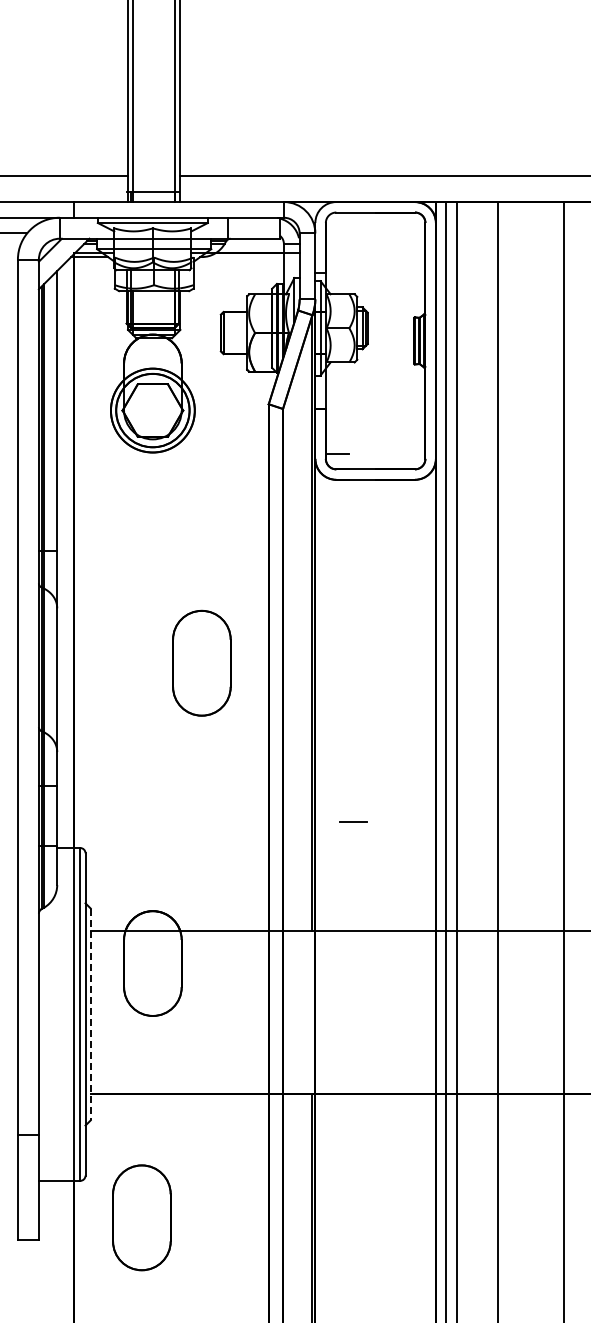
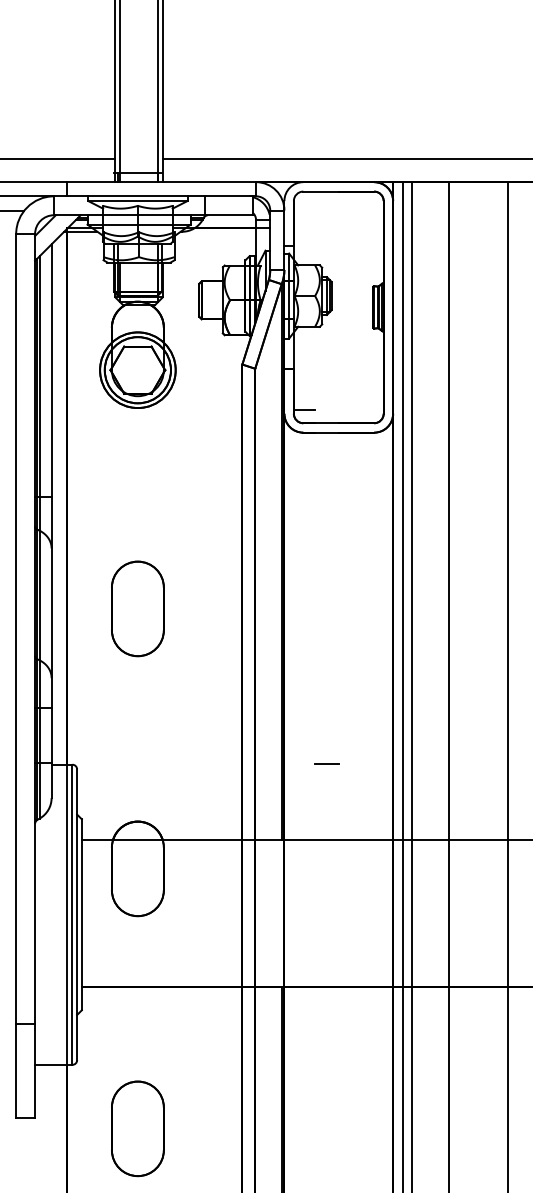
part: (201, 662) -> (137, 608), moved
line: (353, 821) -> (326, 763), moved
line: (90, 1014) -> (81, 914), dashed -> solid
part: (141, 1217) -> (137, 1128), moved

